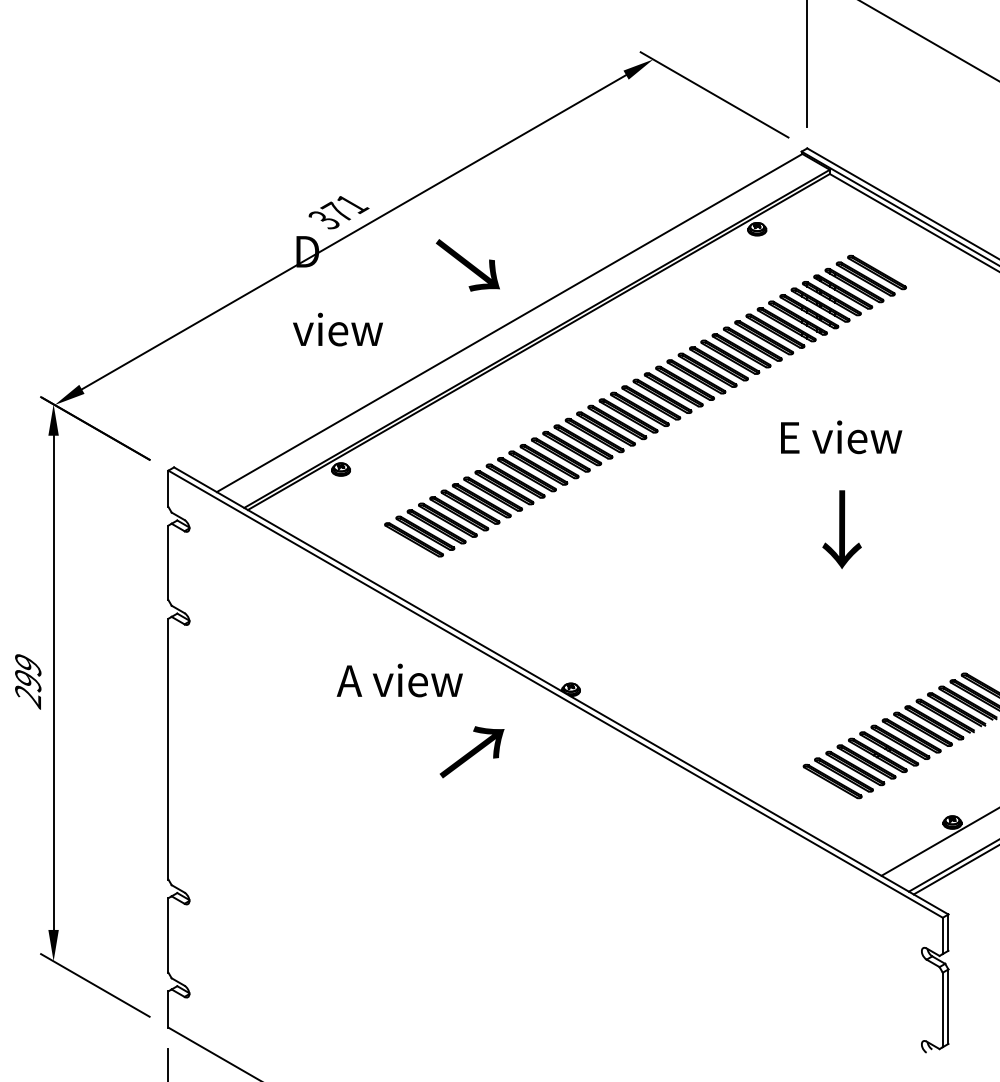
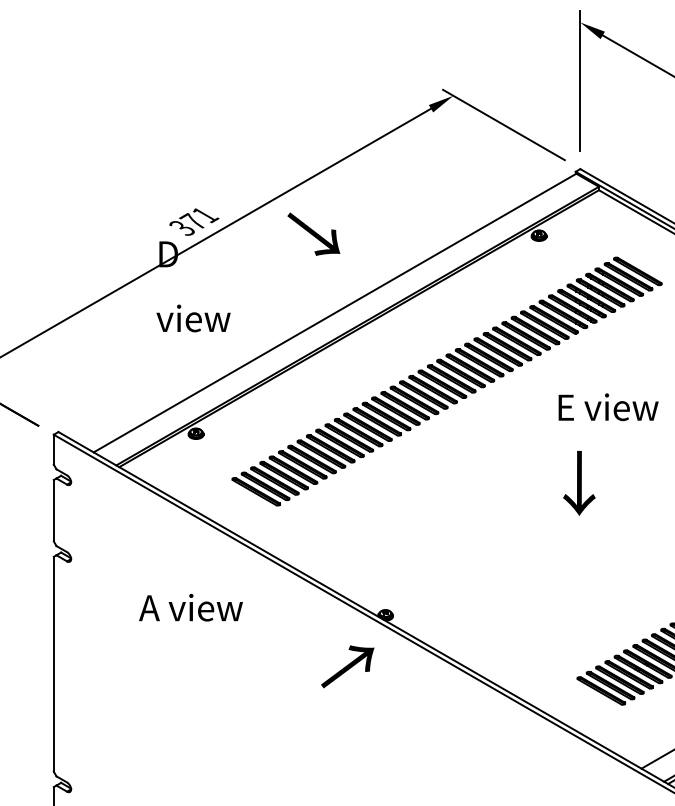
text: (467, 265) -> (313, 234), moved
text: (841, 529) -> (578, 483), moved
text: (399, 680) -> (190, 607), moved
text: (471, 752) -> (347, 667), moved

